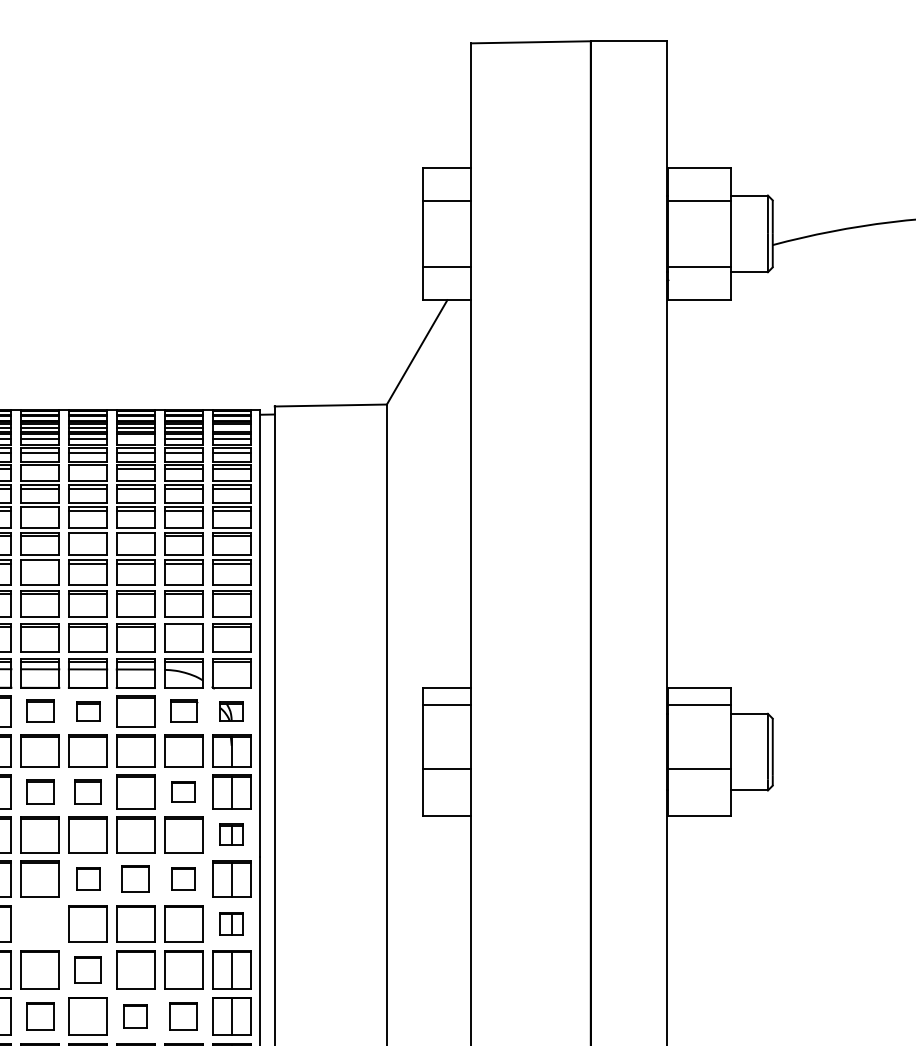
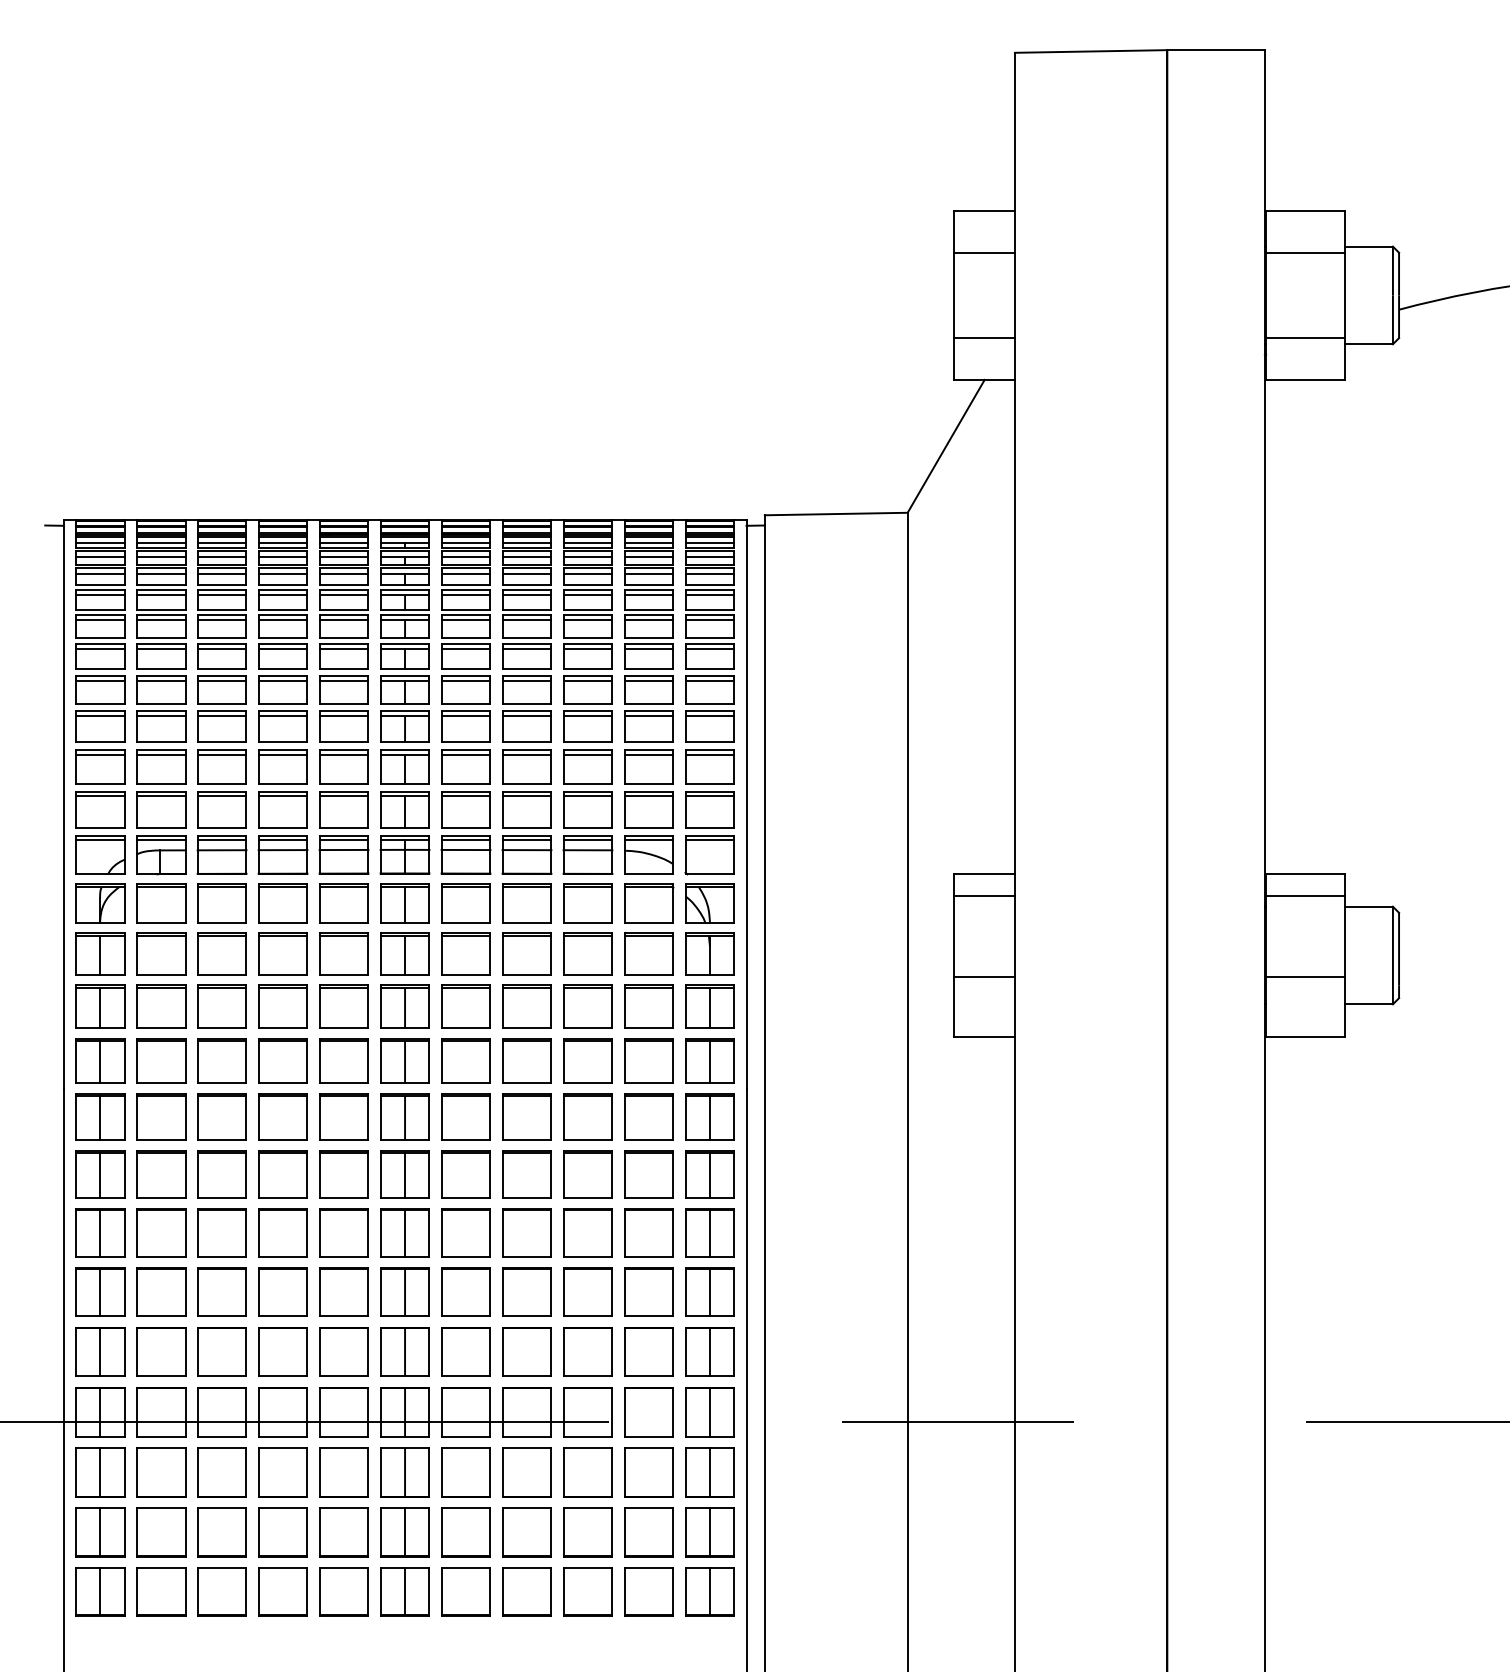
line: (231, 427) -> (709, 542), added
line: (135, 438) -> (587, 556), added
line: (39, 469) -> (465, 595), added
line: (87, 469) -> (526, 595), added
line: (39, 511) -> (465, 648), added
line: (87, 536) -> (526, 680), added
line: (135, 536) -> (587, 680), added
line: (39, 564) -> (465, 716), added
line: (183, 627) -> (648, 796), added
part: (39, 711) -> (465, 903), size x1.43
part: (87, 711) -> (526, 903), size x1.67
part: (184, 711) -> (649, 903), size x1.43
part: (231, 711) -> (709, 903), size x1.67
part: (39, 792) -> (465, 1006), size x1.43
part: (87, 792) -> (526, 1006), size x1.43
part: (183, 792) -> (648, 1006), size x1.67
part: (231, 834) -> (709, 1060), size x1.67
part: (87, 878) -> (526, 1116), size x1.67
part: (135, 878) -> (587, 1116), size x1.43
part: (183, 878) -> (648, 1116), size x1.67
part: (39, 924) -> (465, 1174), added
part: (231, 924) -> (709, 1174), size x1.67
part: (87, 969) -> (526, 1232), size x1.43
part: (39, 1015) -> (465, 1291), size x1.43
part: (135, 1015) -> (587, 1291), size x1.67
part: (183, 1015) -> (648, 1291), size x1.43

